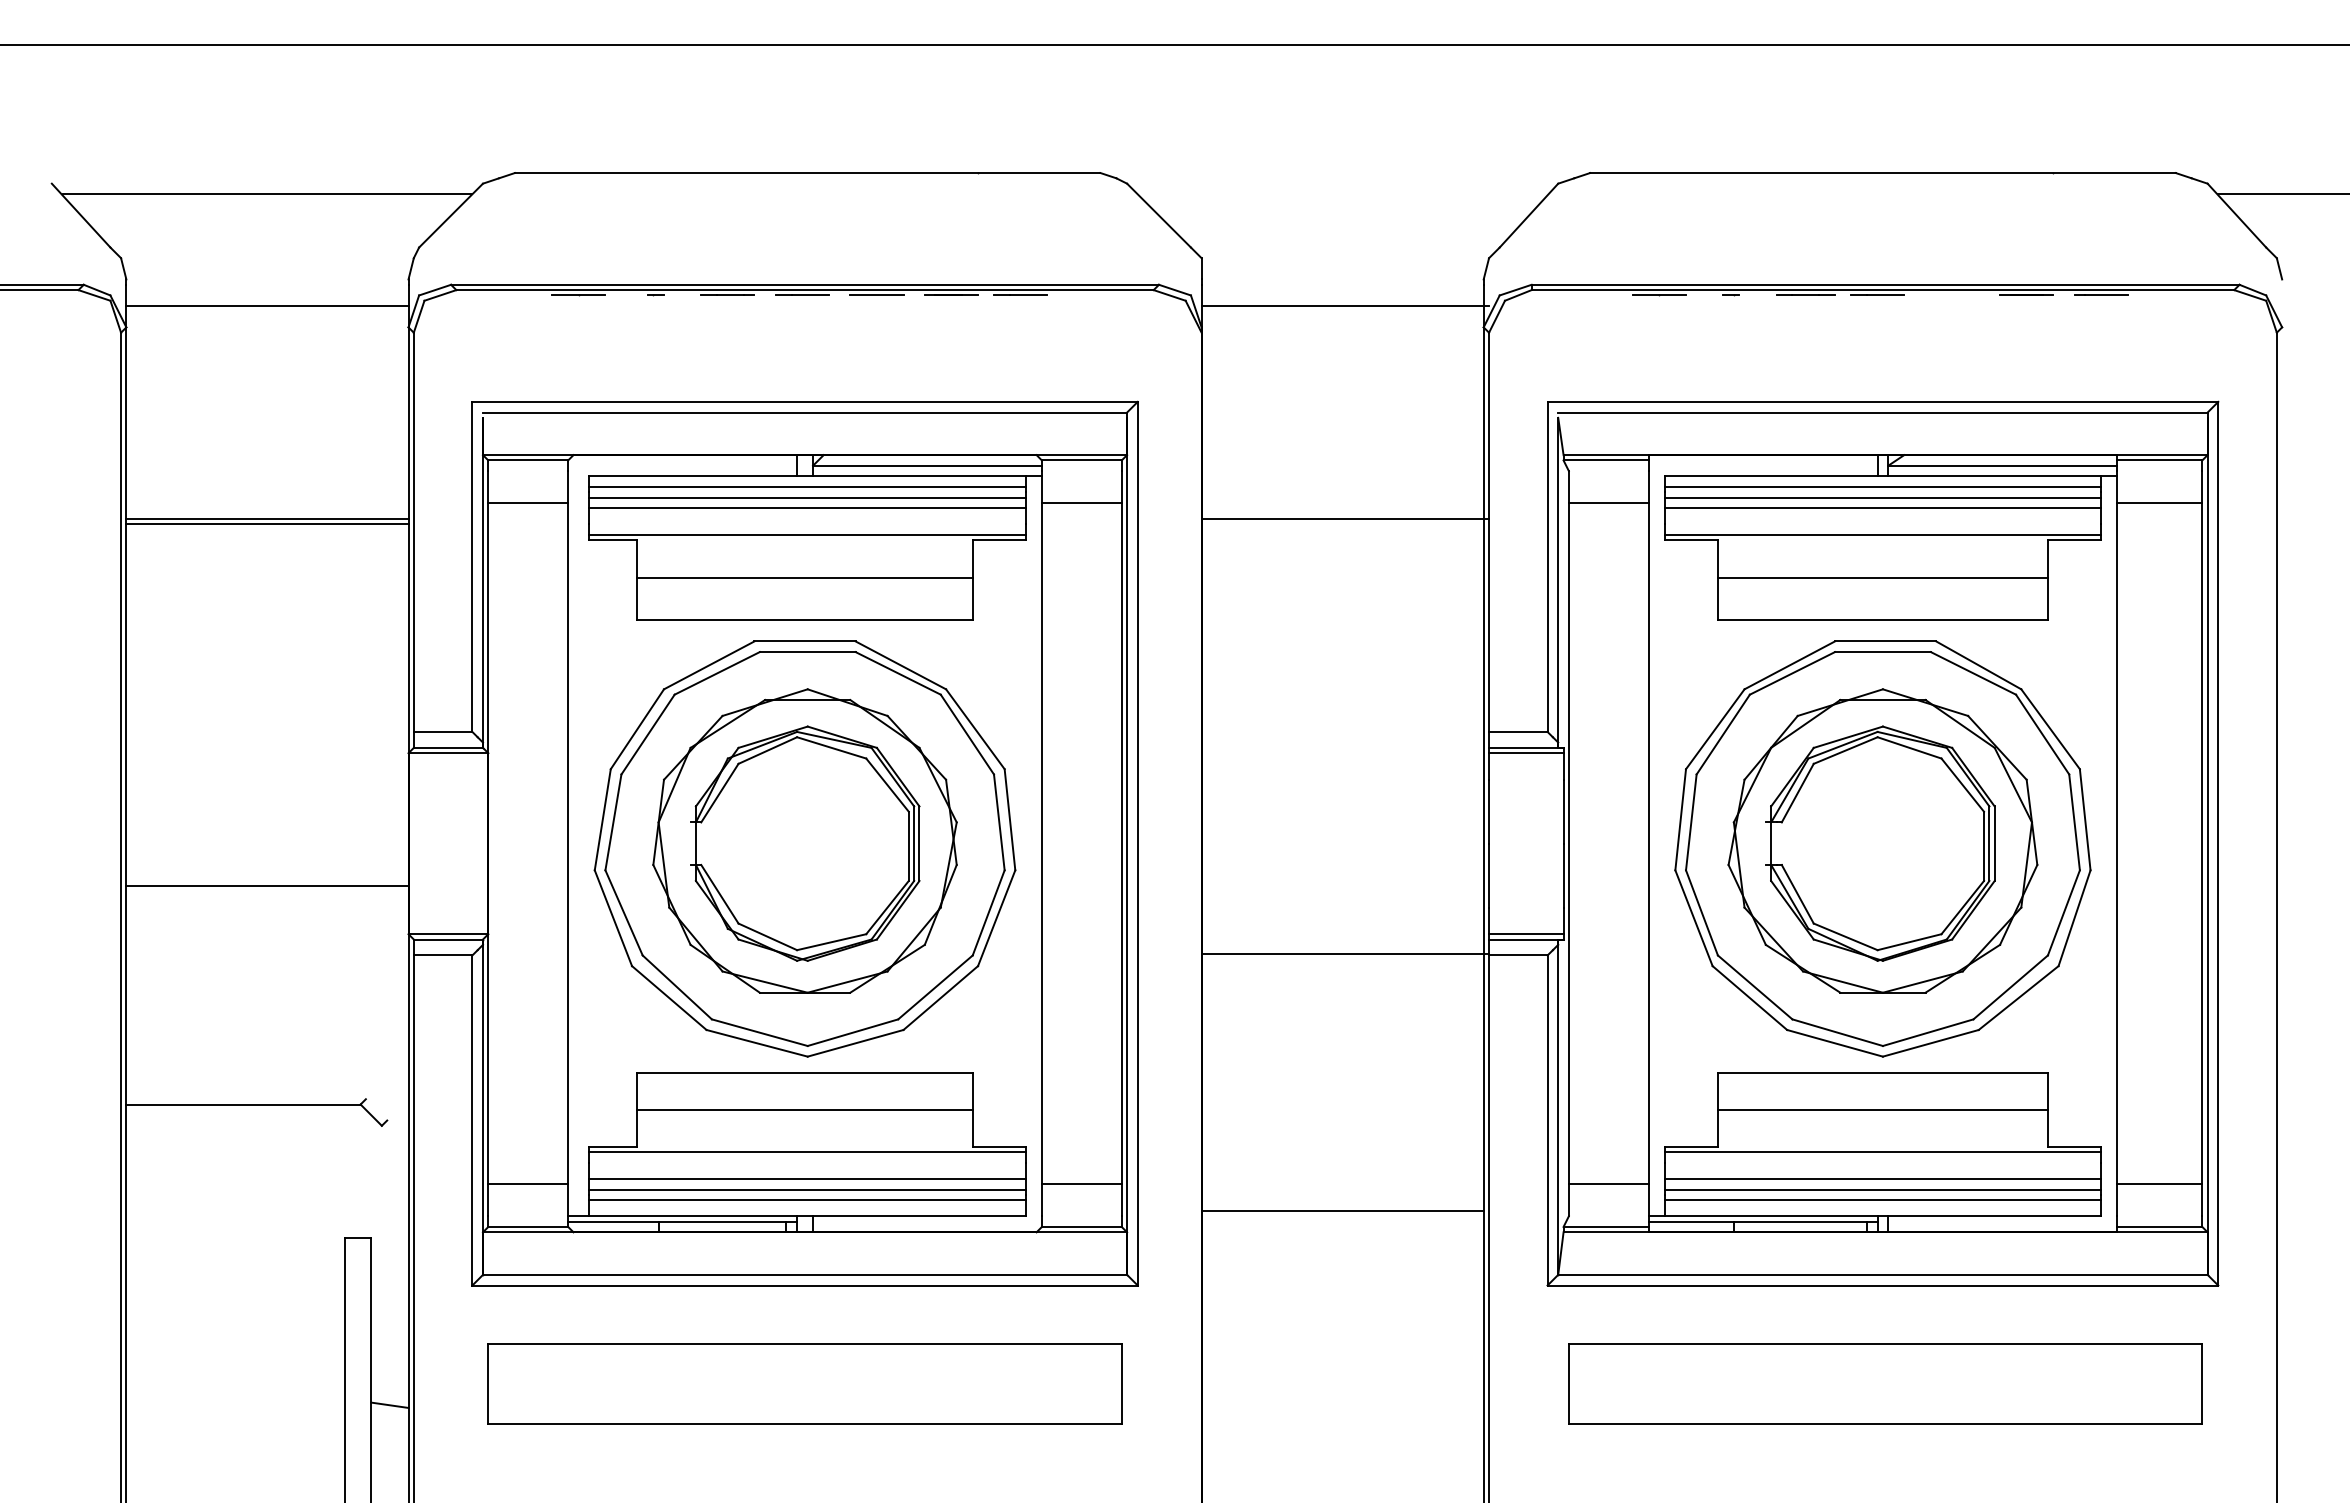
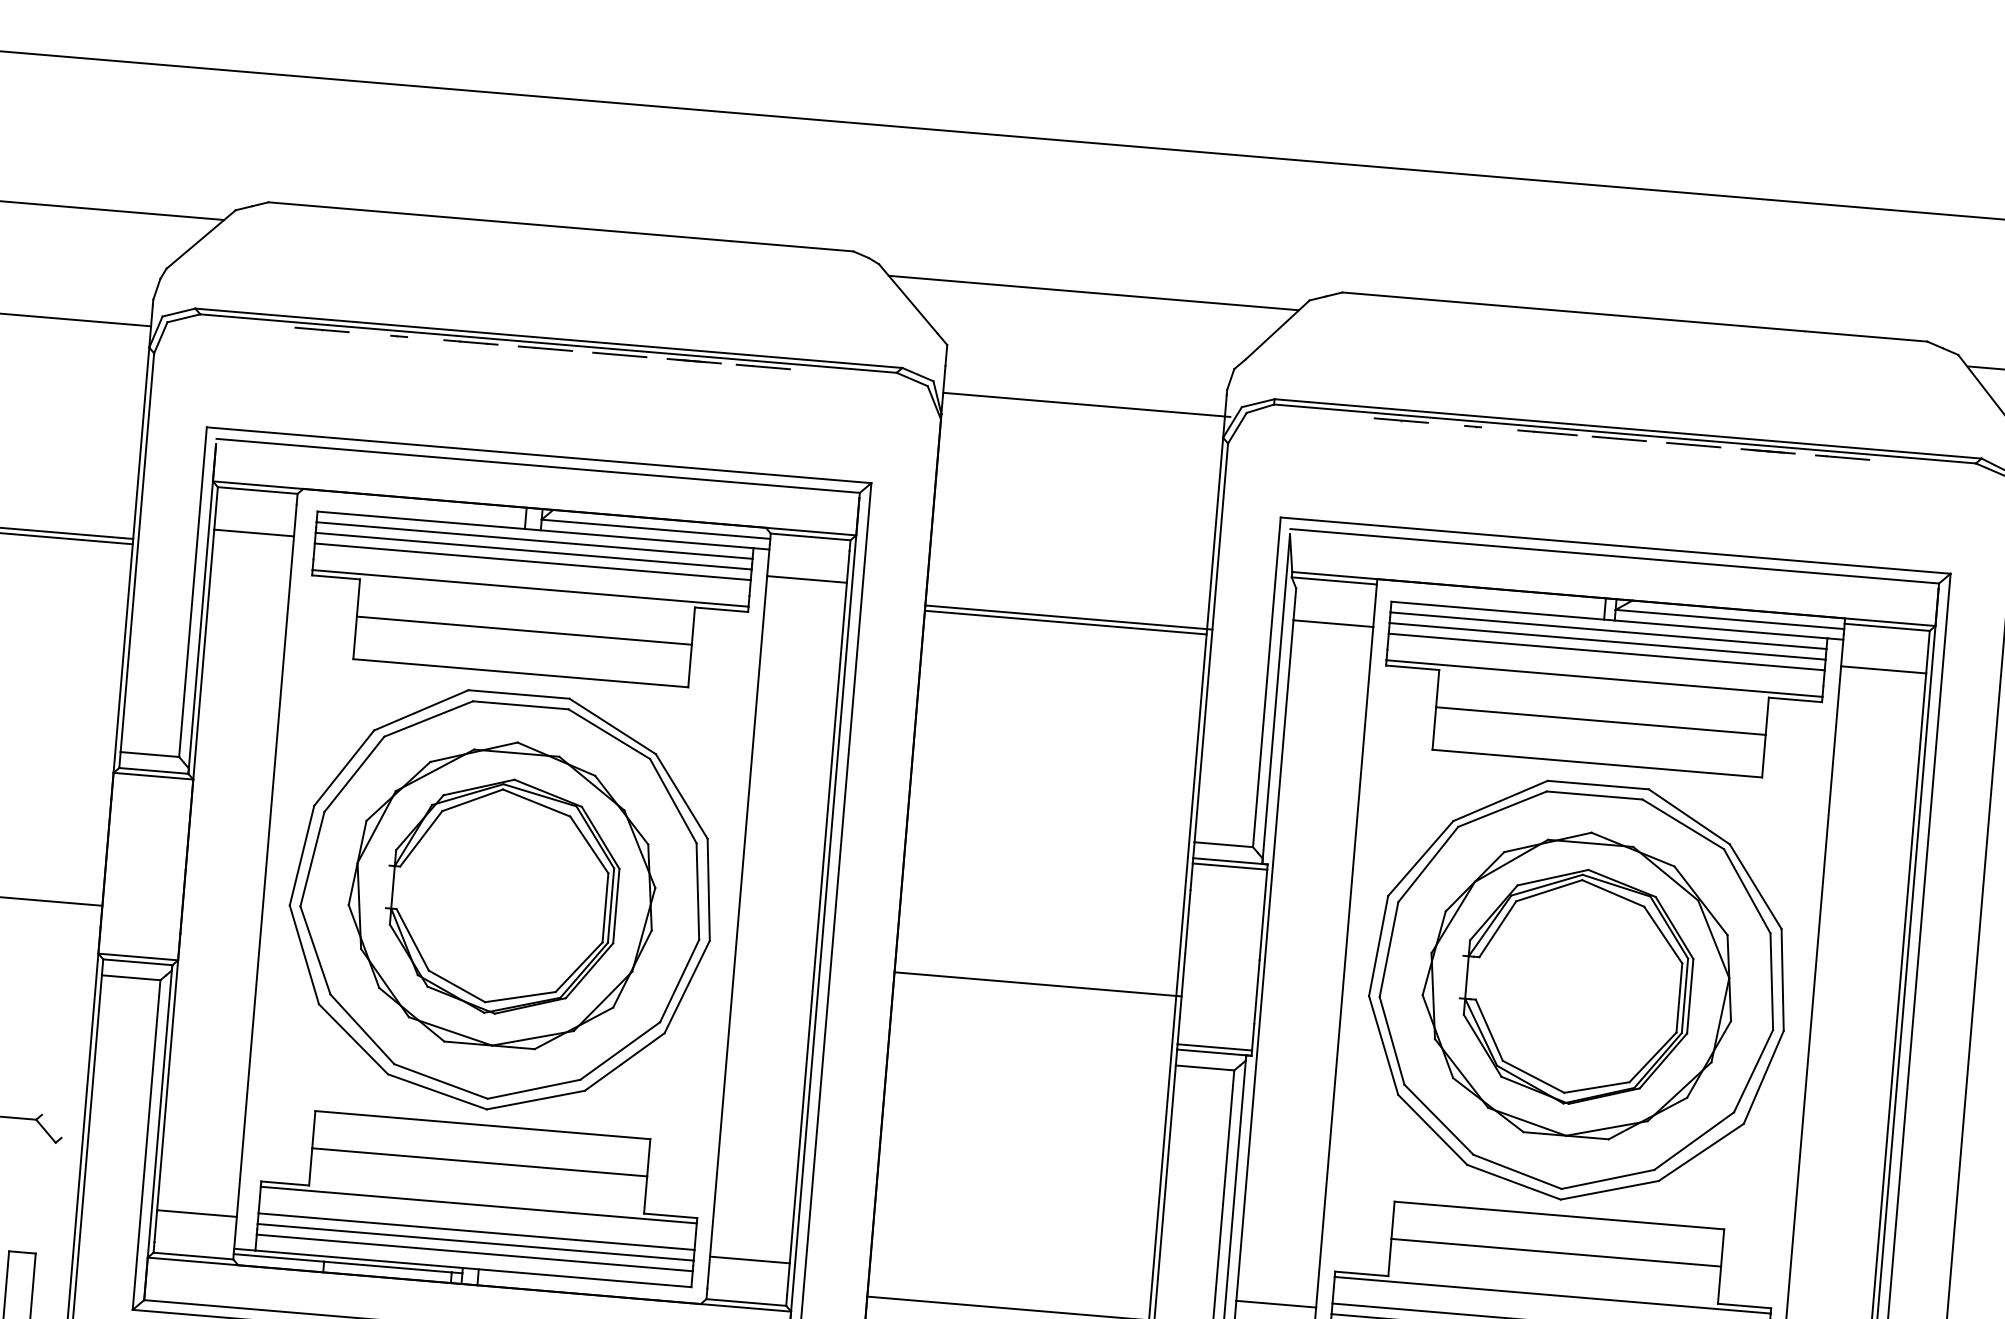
line: (1342, 194) -> (1093, 293), added
line: (1951, 295) -> (1693, 445), added
line: (1342, 524) -> (1065, 622), added
line: (1345, 954) -> (1038, 984), moved

